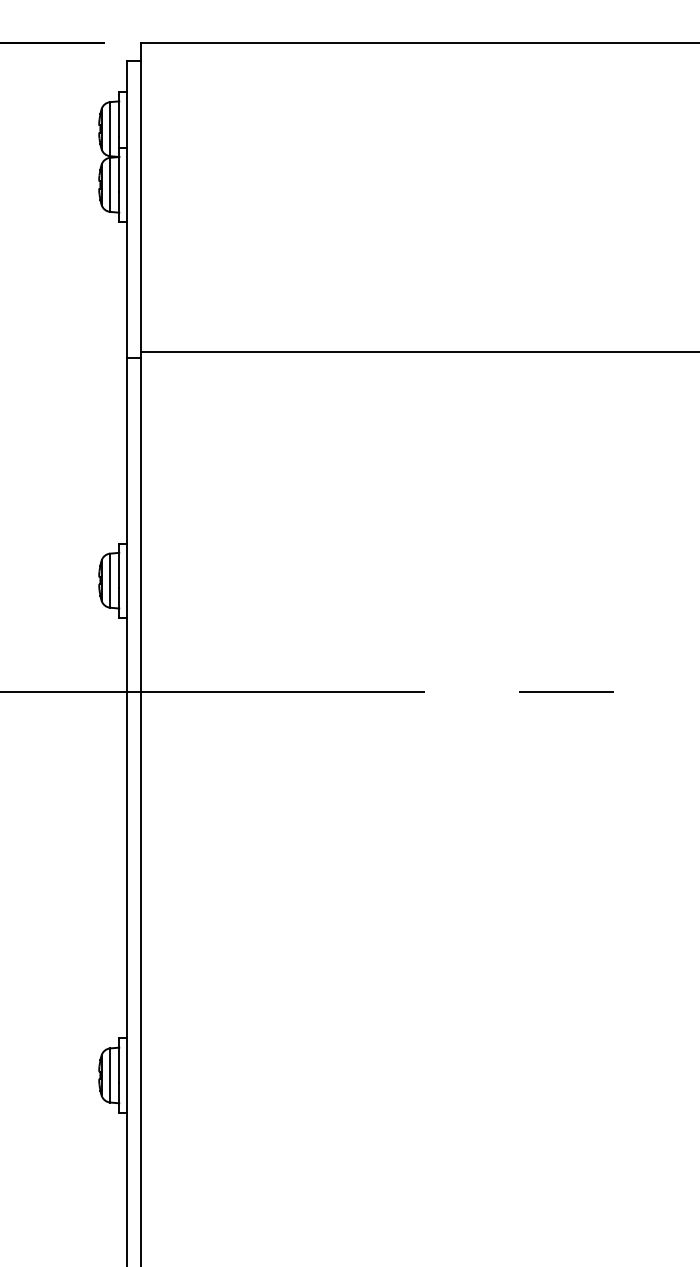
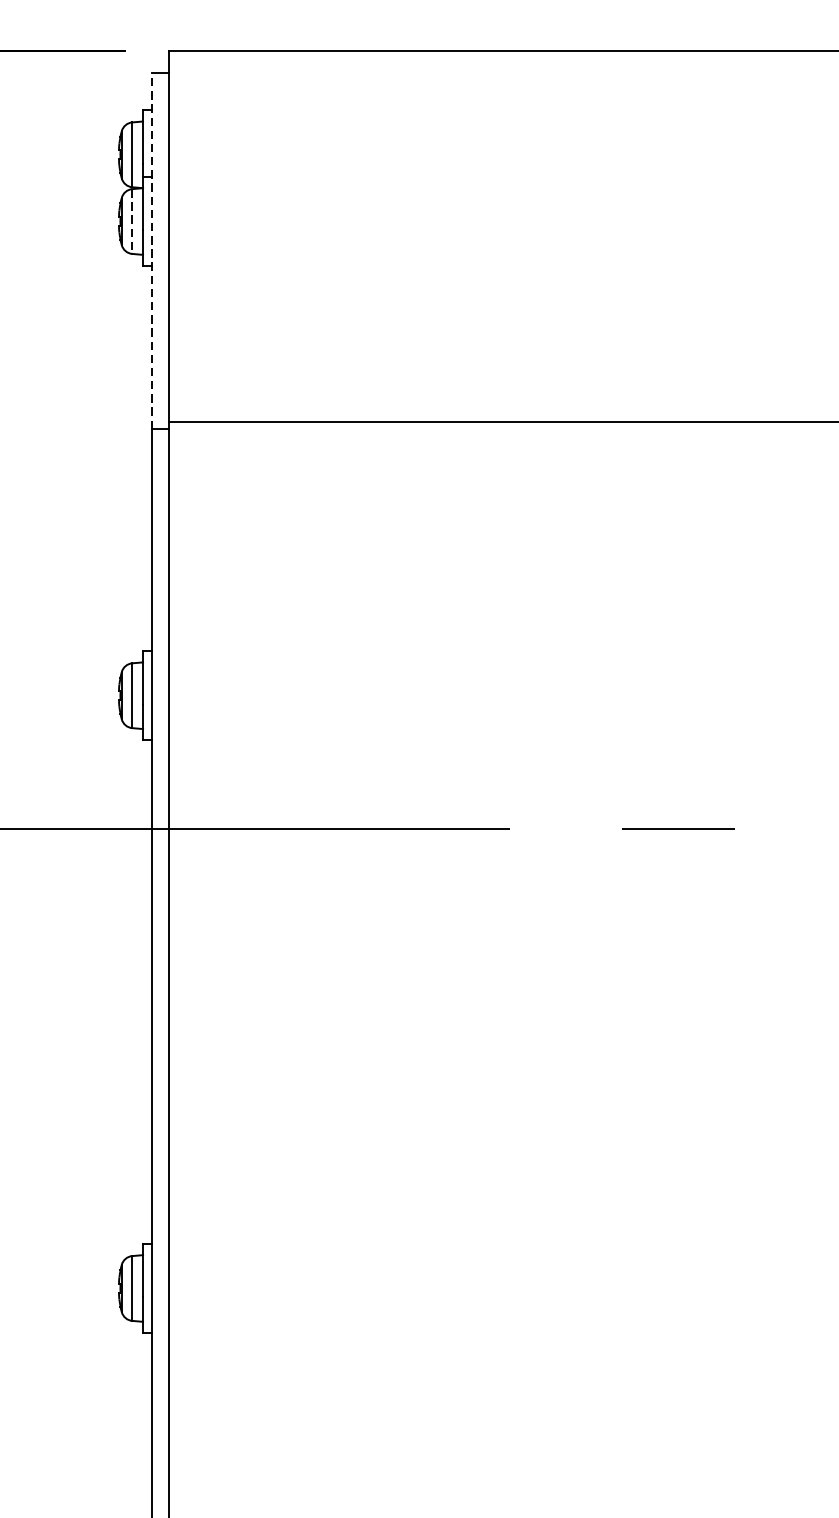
line: (110, 185) -> (132, 222), solid -> dashed
line: (126, 209) -> (151, 251), solid -> dashed

